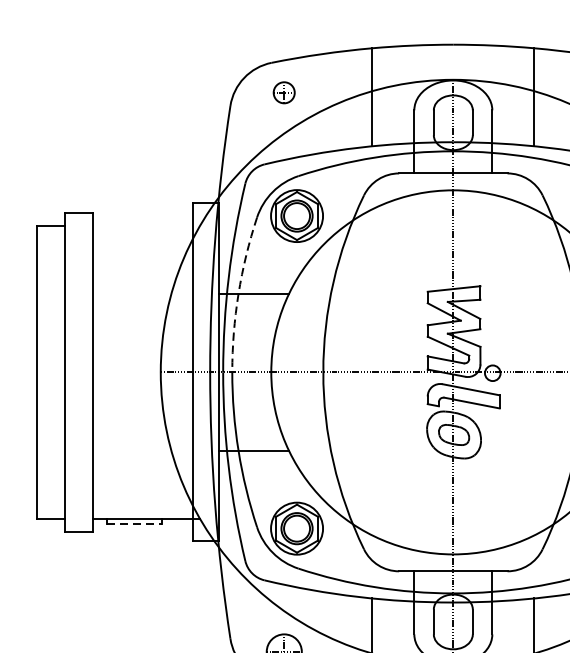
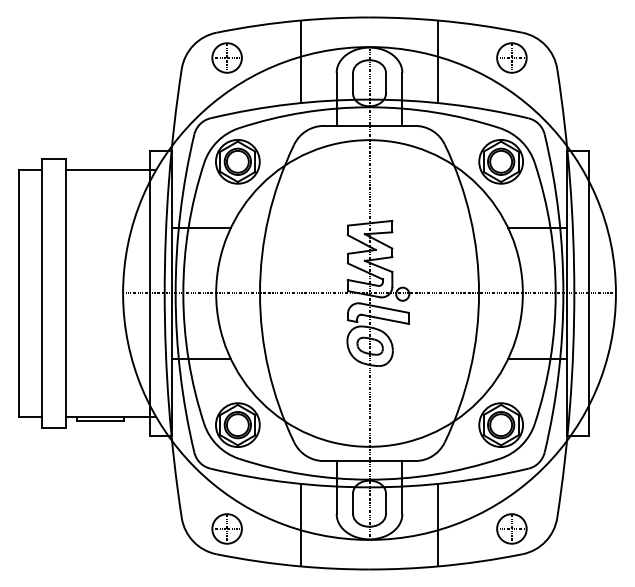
part: (283, 92) -> (226, 57), size x1.67
line: (145, 226) -> (110, 170), added
arc: (238, 294) -> (188, 227), dashed -> solid
line: (135, 524) -> (101, 421), dashed -> solid

